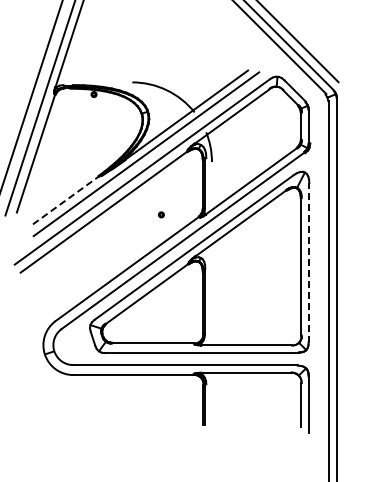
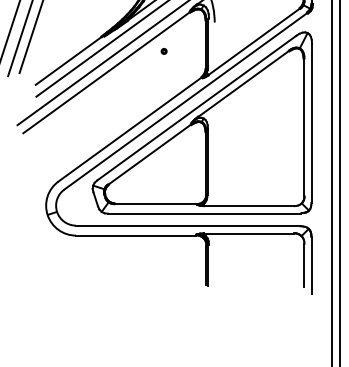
line: (66, 200) -> (69, 61), dashed -> solid
part: (161, 214) -> (164, 51), moved
line: (309, 262) -> (312, 123), dashed -> solid

